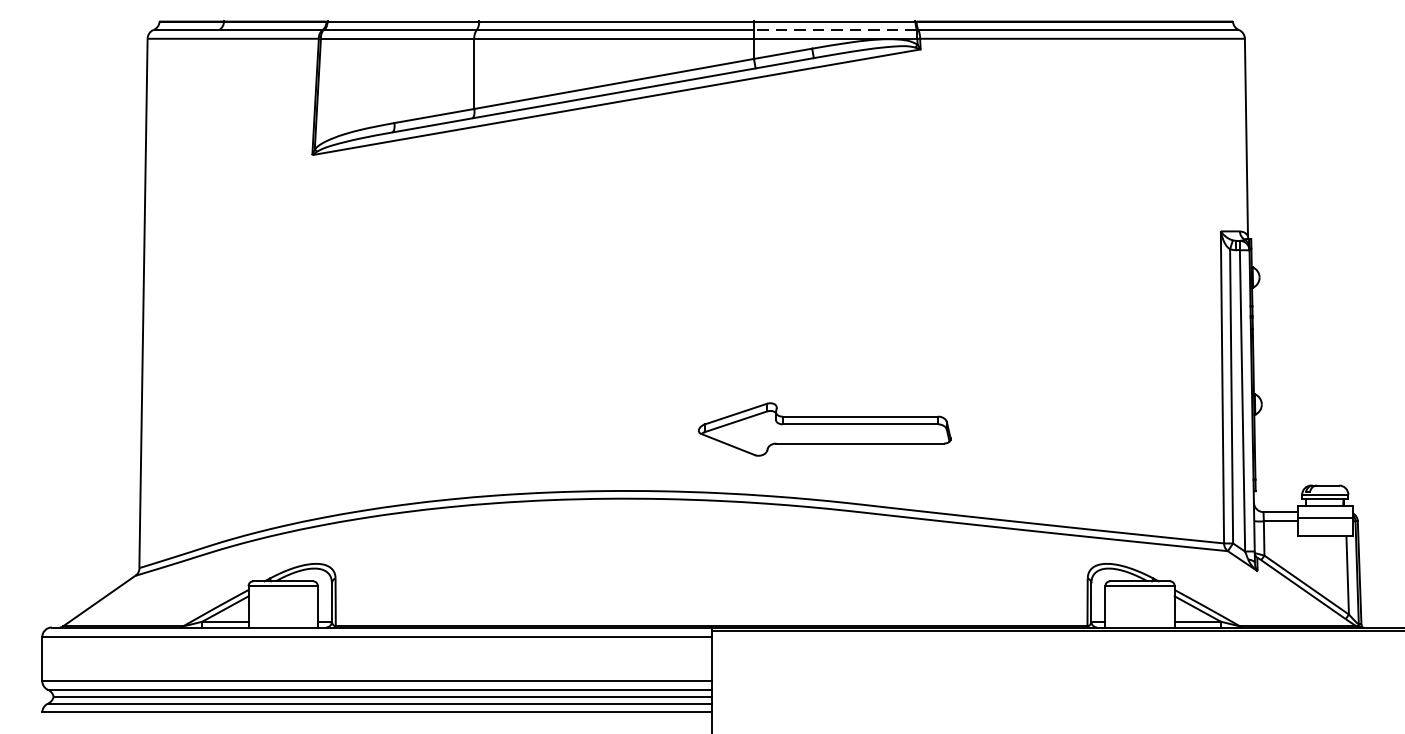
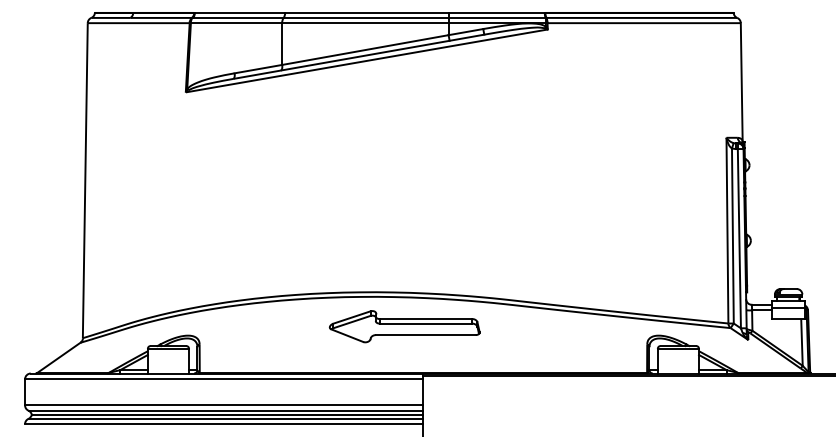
line: (834, 29) -> (496, 17), dashed -> solid
part: (824, 429) -> (404, 326), moved

